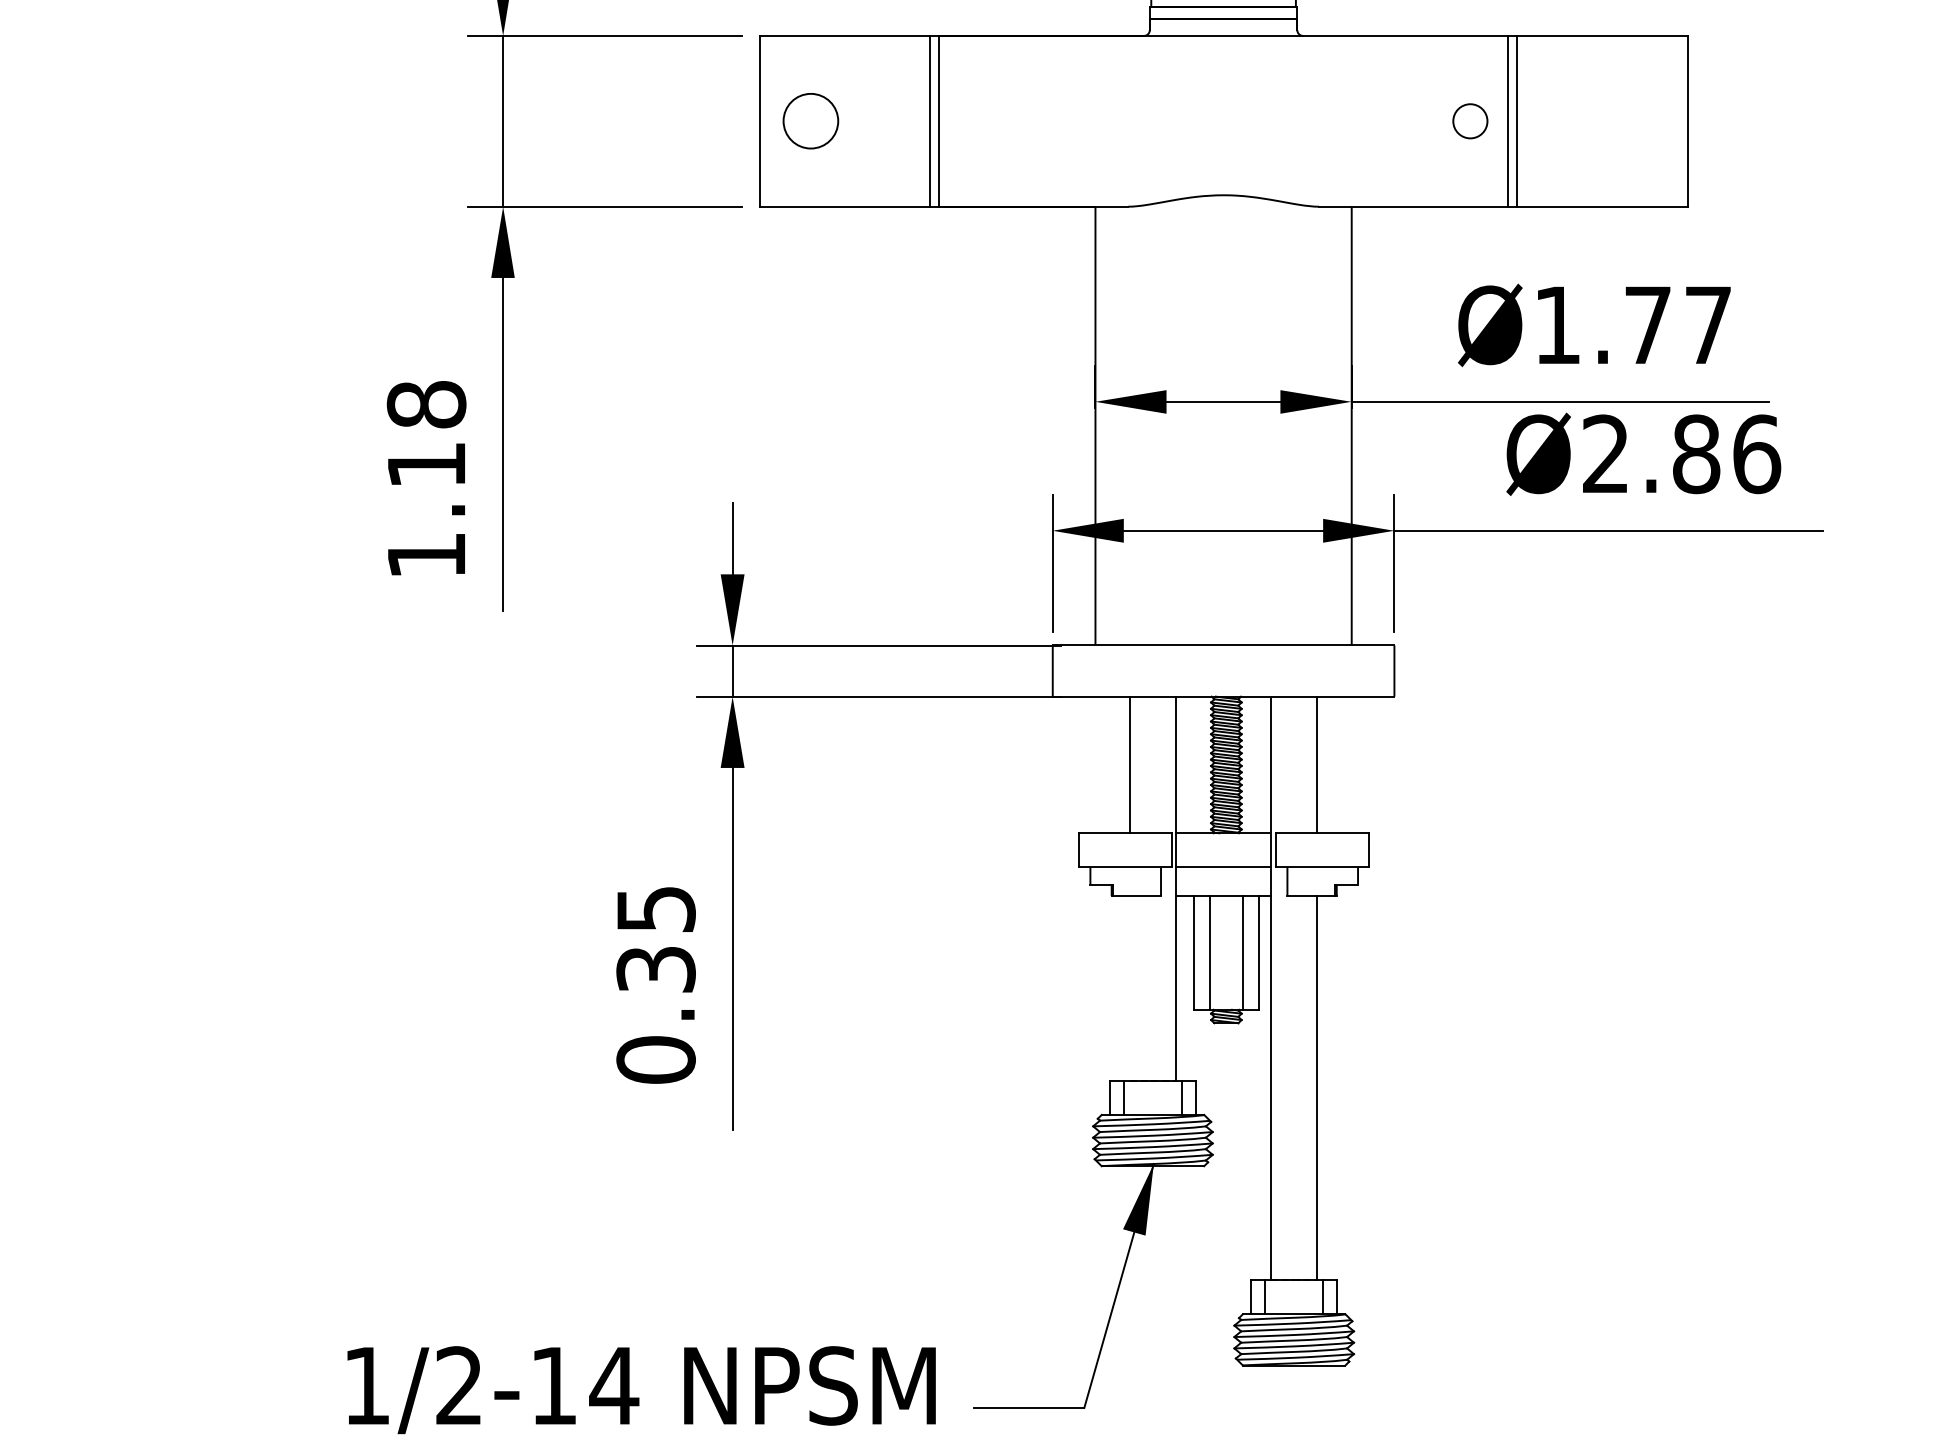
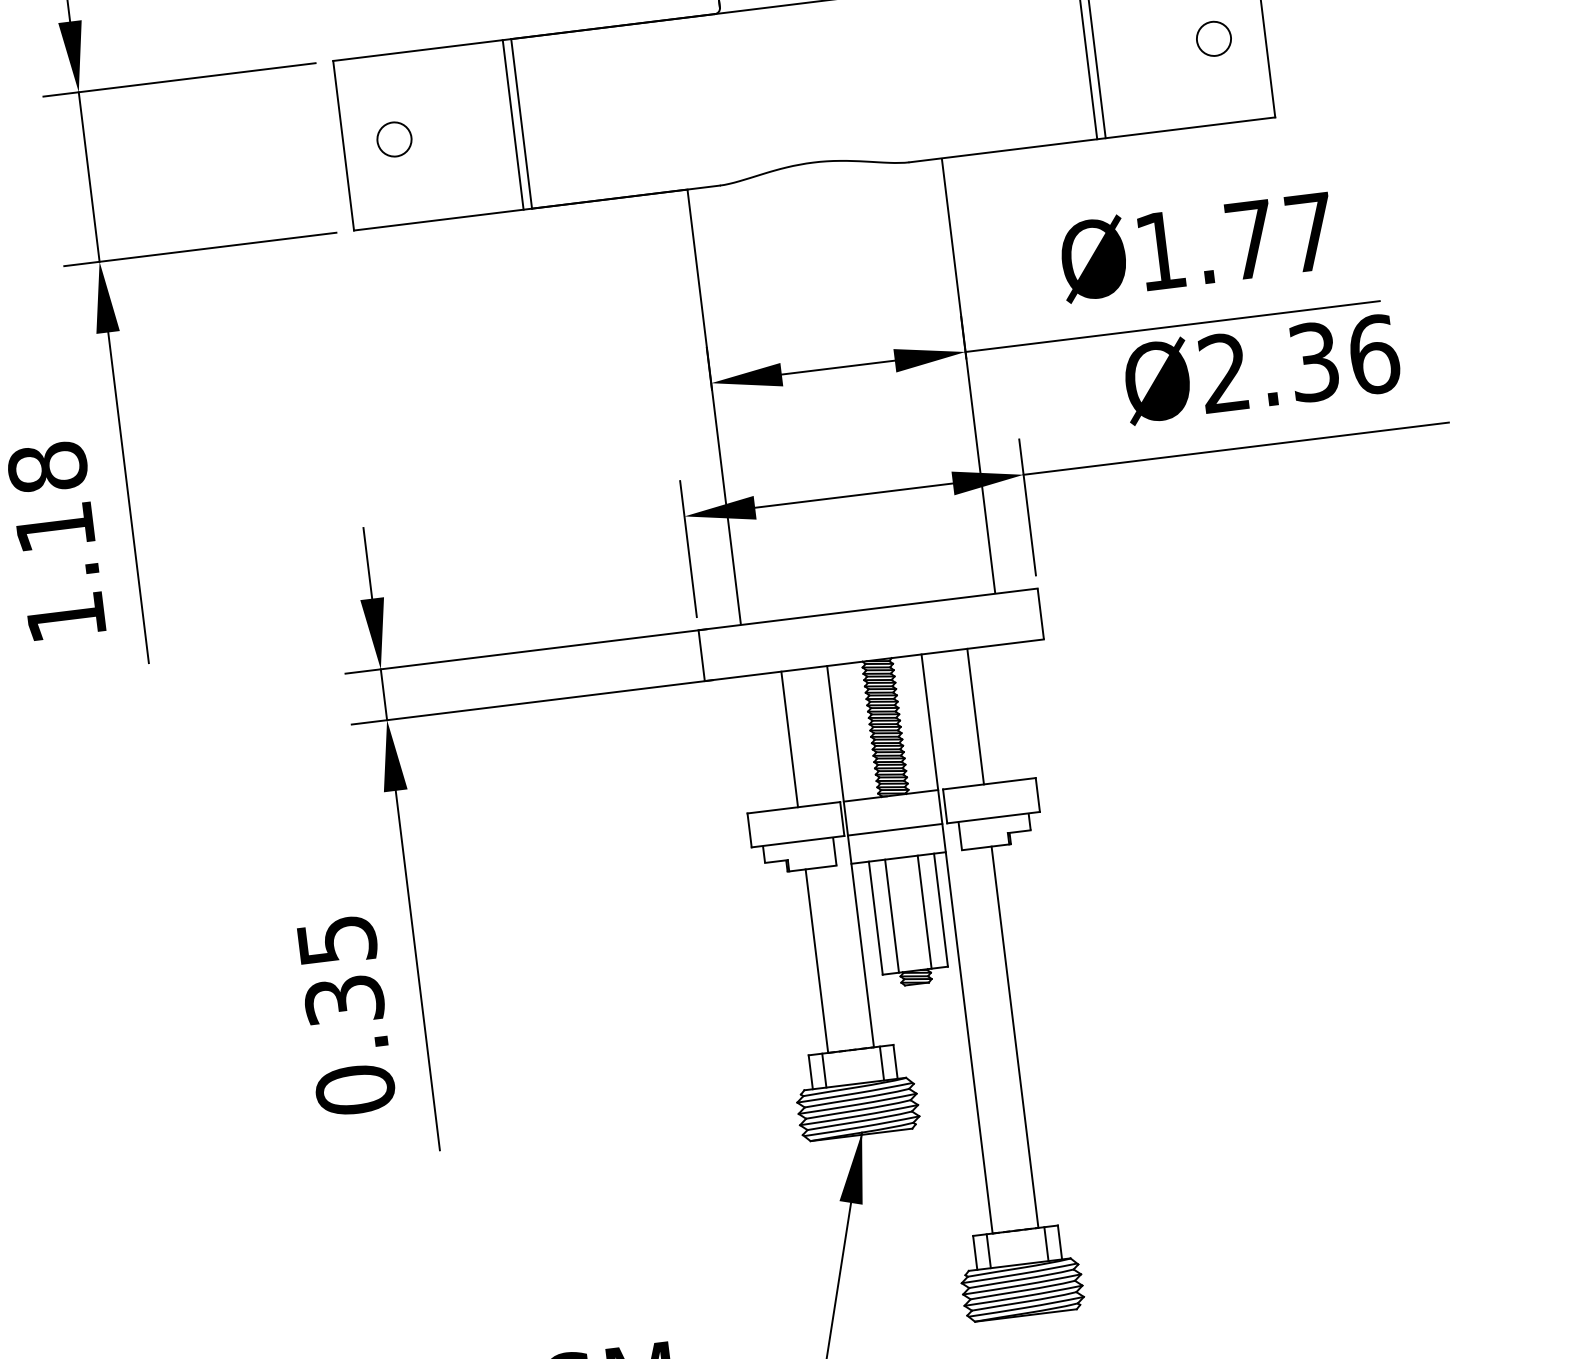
circle: (810, 121) -> (394, 139), size x0.62
circle: (1470, 121) -> (1214, 39), moved
text: (1696, 454) -> (1314, 362), Ø2.86 -> Ø2.36
line: (1129, 987) -> (816, 960), added

